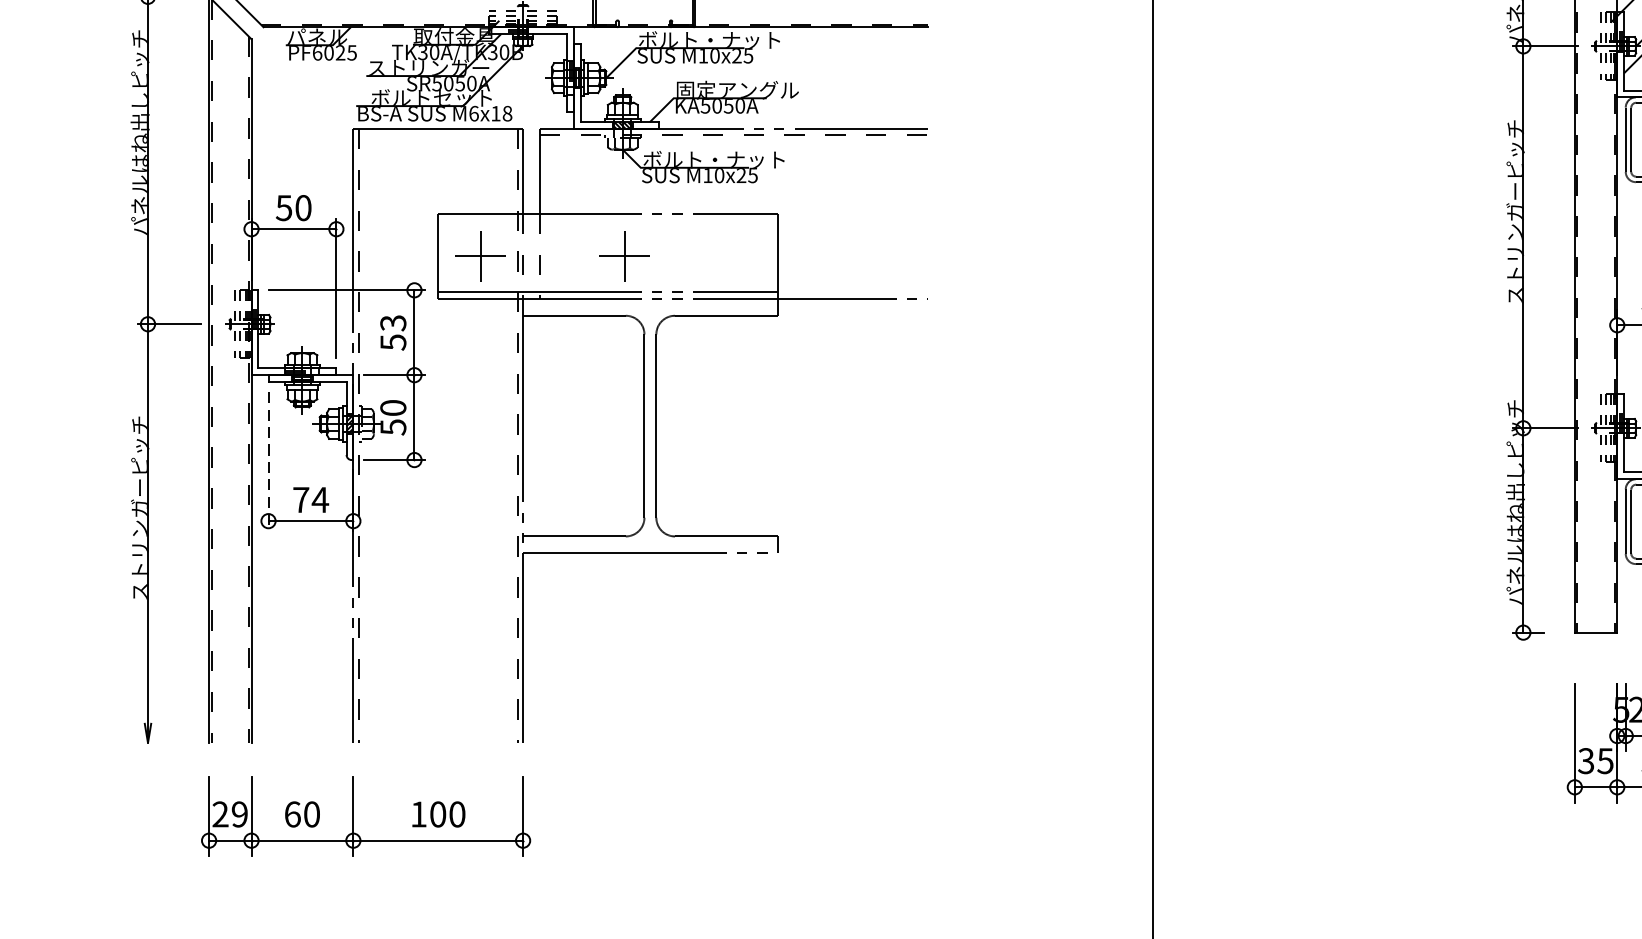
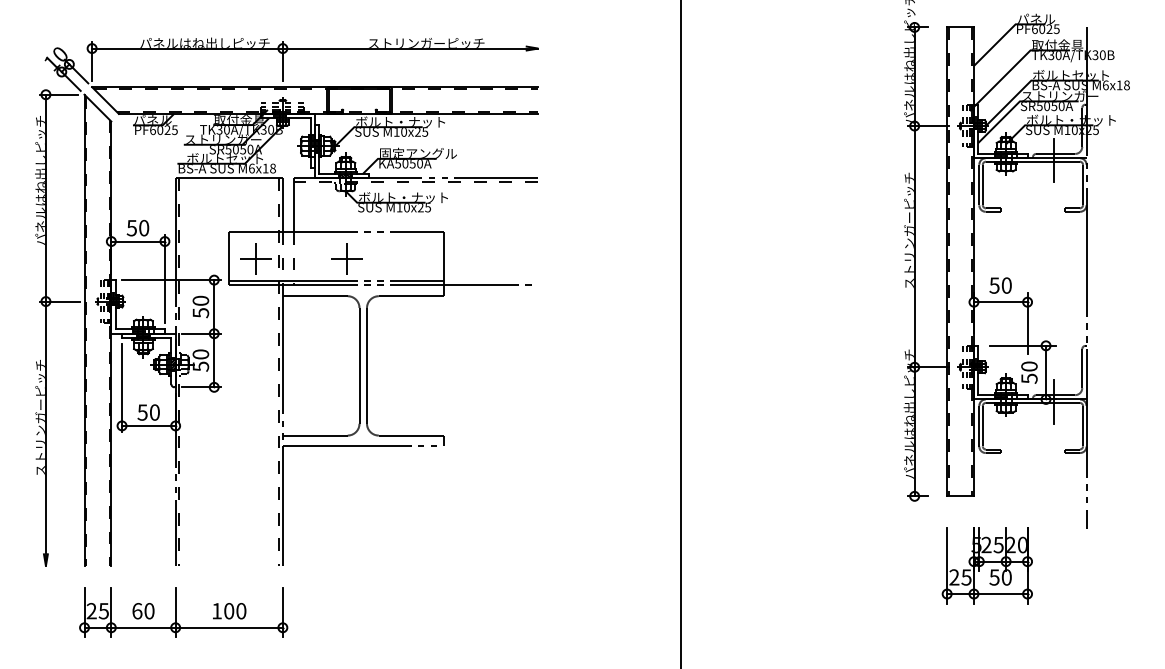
text: (392, 322) -> (200, 300), 53 -> 50
line: (269, 461) -> (122, 388), dashed -> solid
text: (310, 499) -> (148, 412), 74 -> 50
text: (1586, 761) -> (954, 577), 35 -> 25
text: (239, 814) -> (103, 611), 29 -> 25

